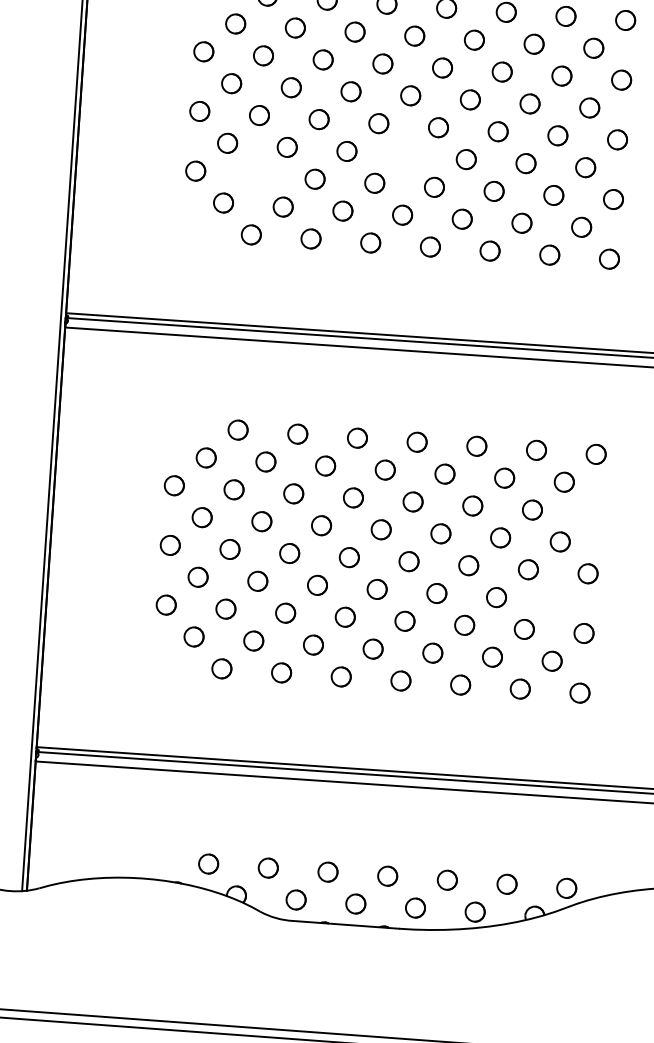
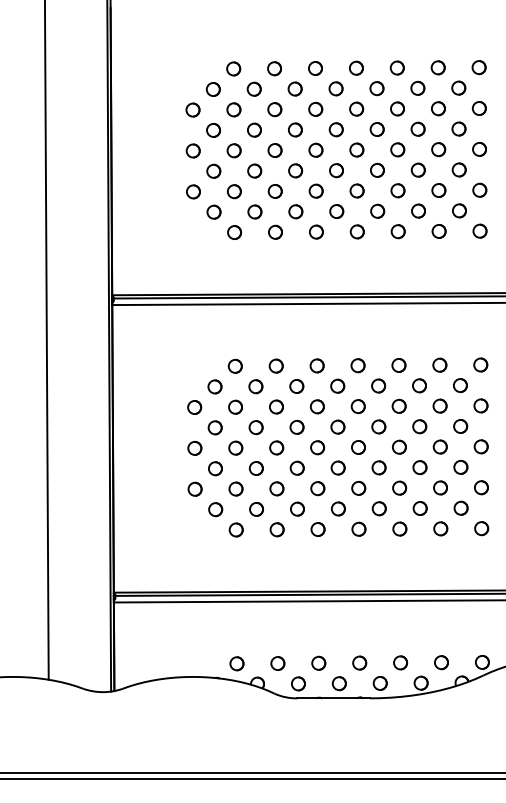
circle: (406, 155) -> (336, 170), added
circle: (254, 174) -> (233, 191), added
circle: (591, 513) -> (480, 405), added
circle: (555, 600) -> (460, 466), added

